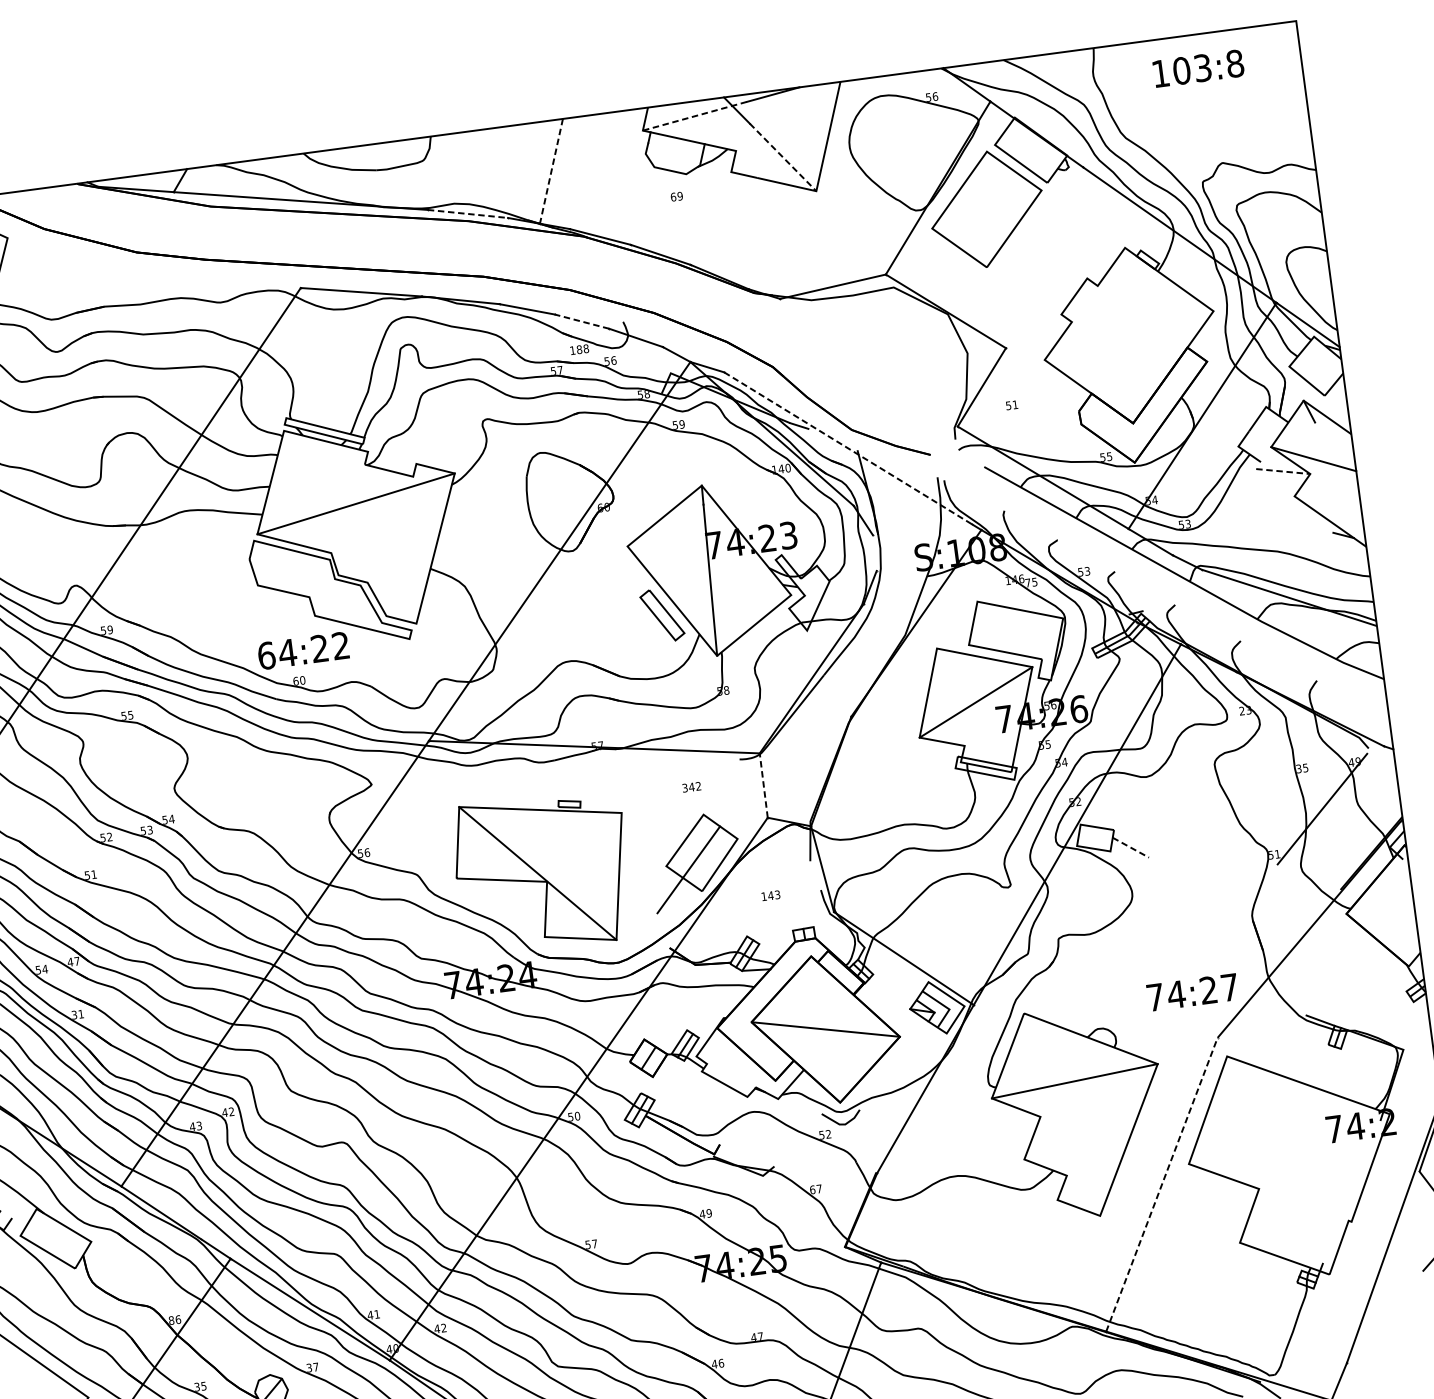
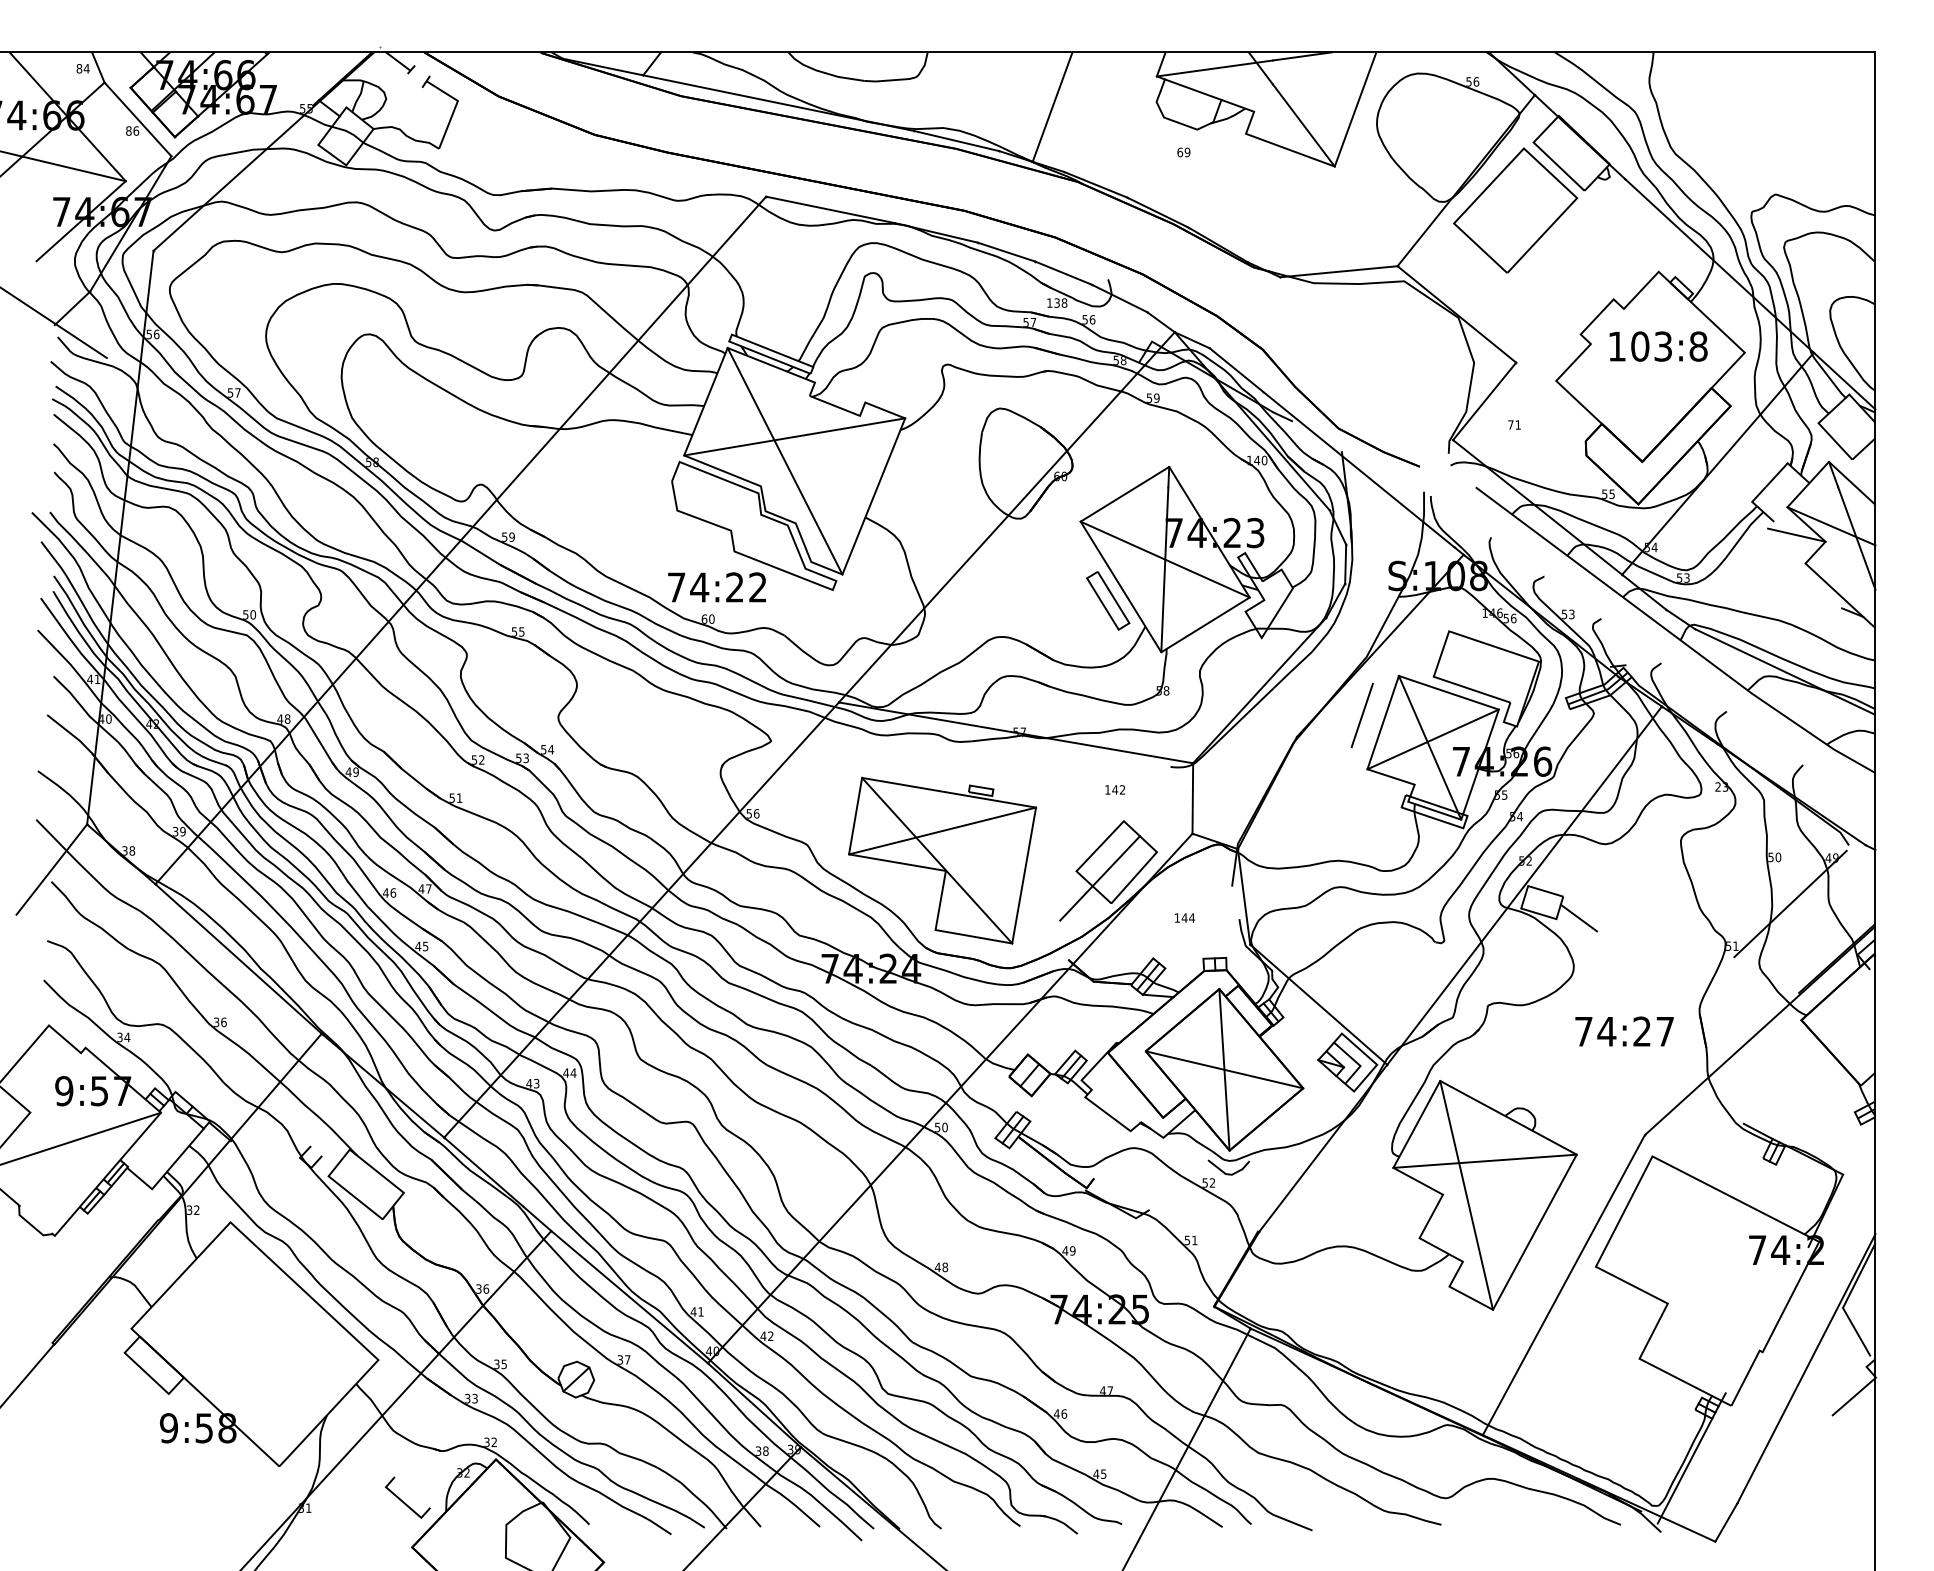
text: (1198, 68) -> (1658, 346), moved
line: (694, 116) -> (1214, 68), dashed -> solid
line: (783, 157) -> (1304, 125), dashed -> solid
line: (551, 171) -> (1052, 107), dashed -> solid
line: (467, 214) -> (956, 141), dashed -> solid
line: (581, 321) -> (1063, 273), dashed -> solid
text: (578, 349) -> (1056, 302), 188 -> 138
text: (1008, 405) -> (1510, 424), 51 -> 71
line: (848, 448) -> (1332, 448), dashed -> solid
line: (1338, 467) -> (1856, 538), added
line: (1283, 471) -> (1797, 535), dashed -> solid
line: (349, 527) -> (784, 461), added
line: (874, 552) -> (1345, 563), added
line: (708, 570) -> (1164, 559), added
text: (1031, 582) -> (1509, 618), 75 -> 56
text: (266, 655) -> (676, 587), 64:22 -> 74:22
line: (907, 689) -> (1361, 715), added
line: (973, 710) -> (1429, 747), added
text: (1302, 768) -> (1774, 857), 35 -> 50
line: (763, 785) -> (1192, 798), dashed -> solid
text: (684, 787) -> (1107, 789), 342 -> 142
line: (539, 845) -> (942, 830), added
line: (1131, 848) -> (1579, 918), dashed -> solid
text: (777, 894) -> (1191, 917), 143 -> 144
text: (41, 969) -> (389, 892), 54 -> 46
text: (1192, 992) -> (1624, 1031), moved
text: (77, 1014) -> (421, 946), 31 -> 45
line: (825, 1029) -> (1224, 1069), added
text: (231, 1111) -> (573, 1072), 42 -> 44
line: (1061, 1113) -> (1466, 1194), added
line: (1162, 1184) -> (1564, 1284), dashed -> solid
text: (815, 1189) -> (1190, 1240), 67 -> 51
text: (591, 1244) -> (941, 1267), 57 -> 48
text: (171, 1320) -> (478, 1288), 86 -> 36
line: (1294, 1339) -> (1684, 1470), added

